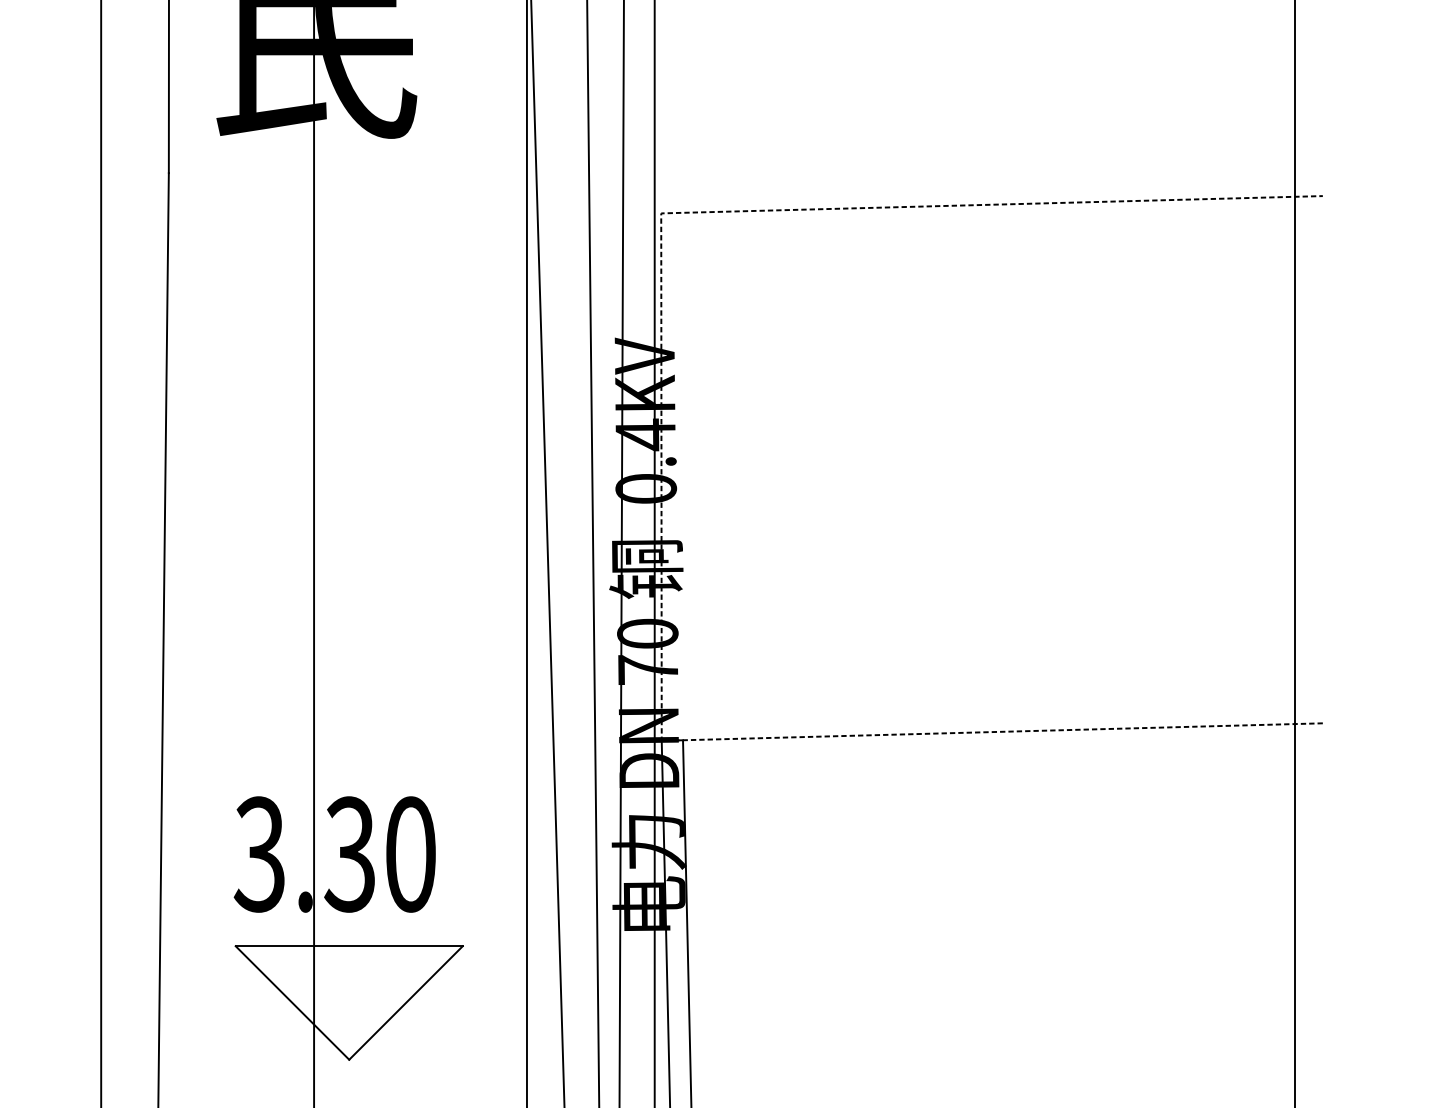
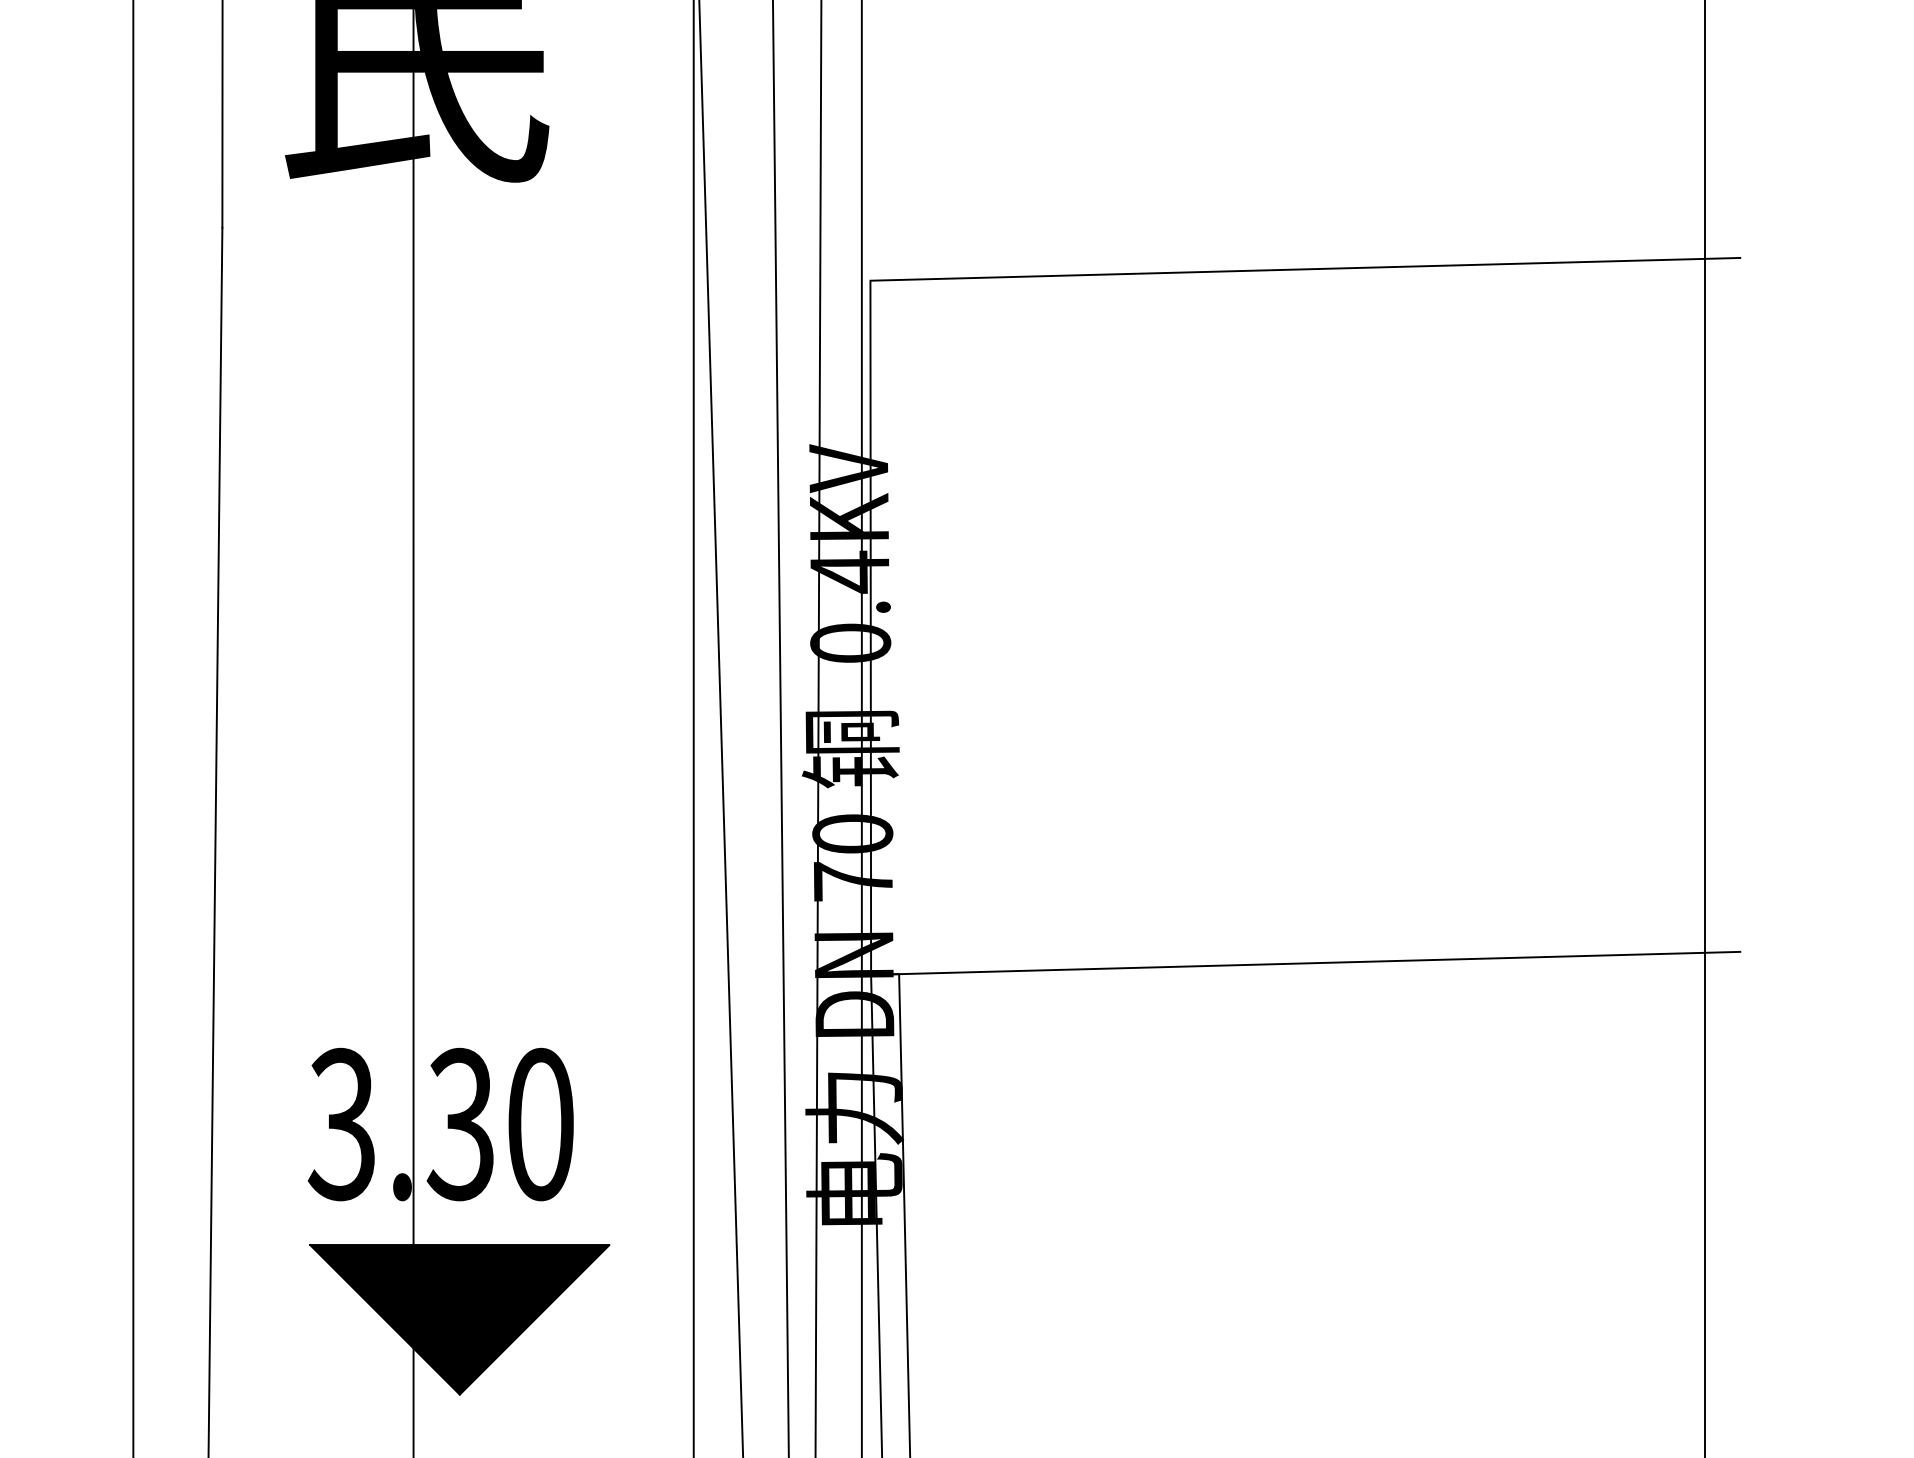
line: (661, 476) -> (870, 627), dashed -> solid
fill: (348, 1002) -> (459, 1319), added

